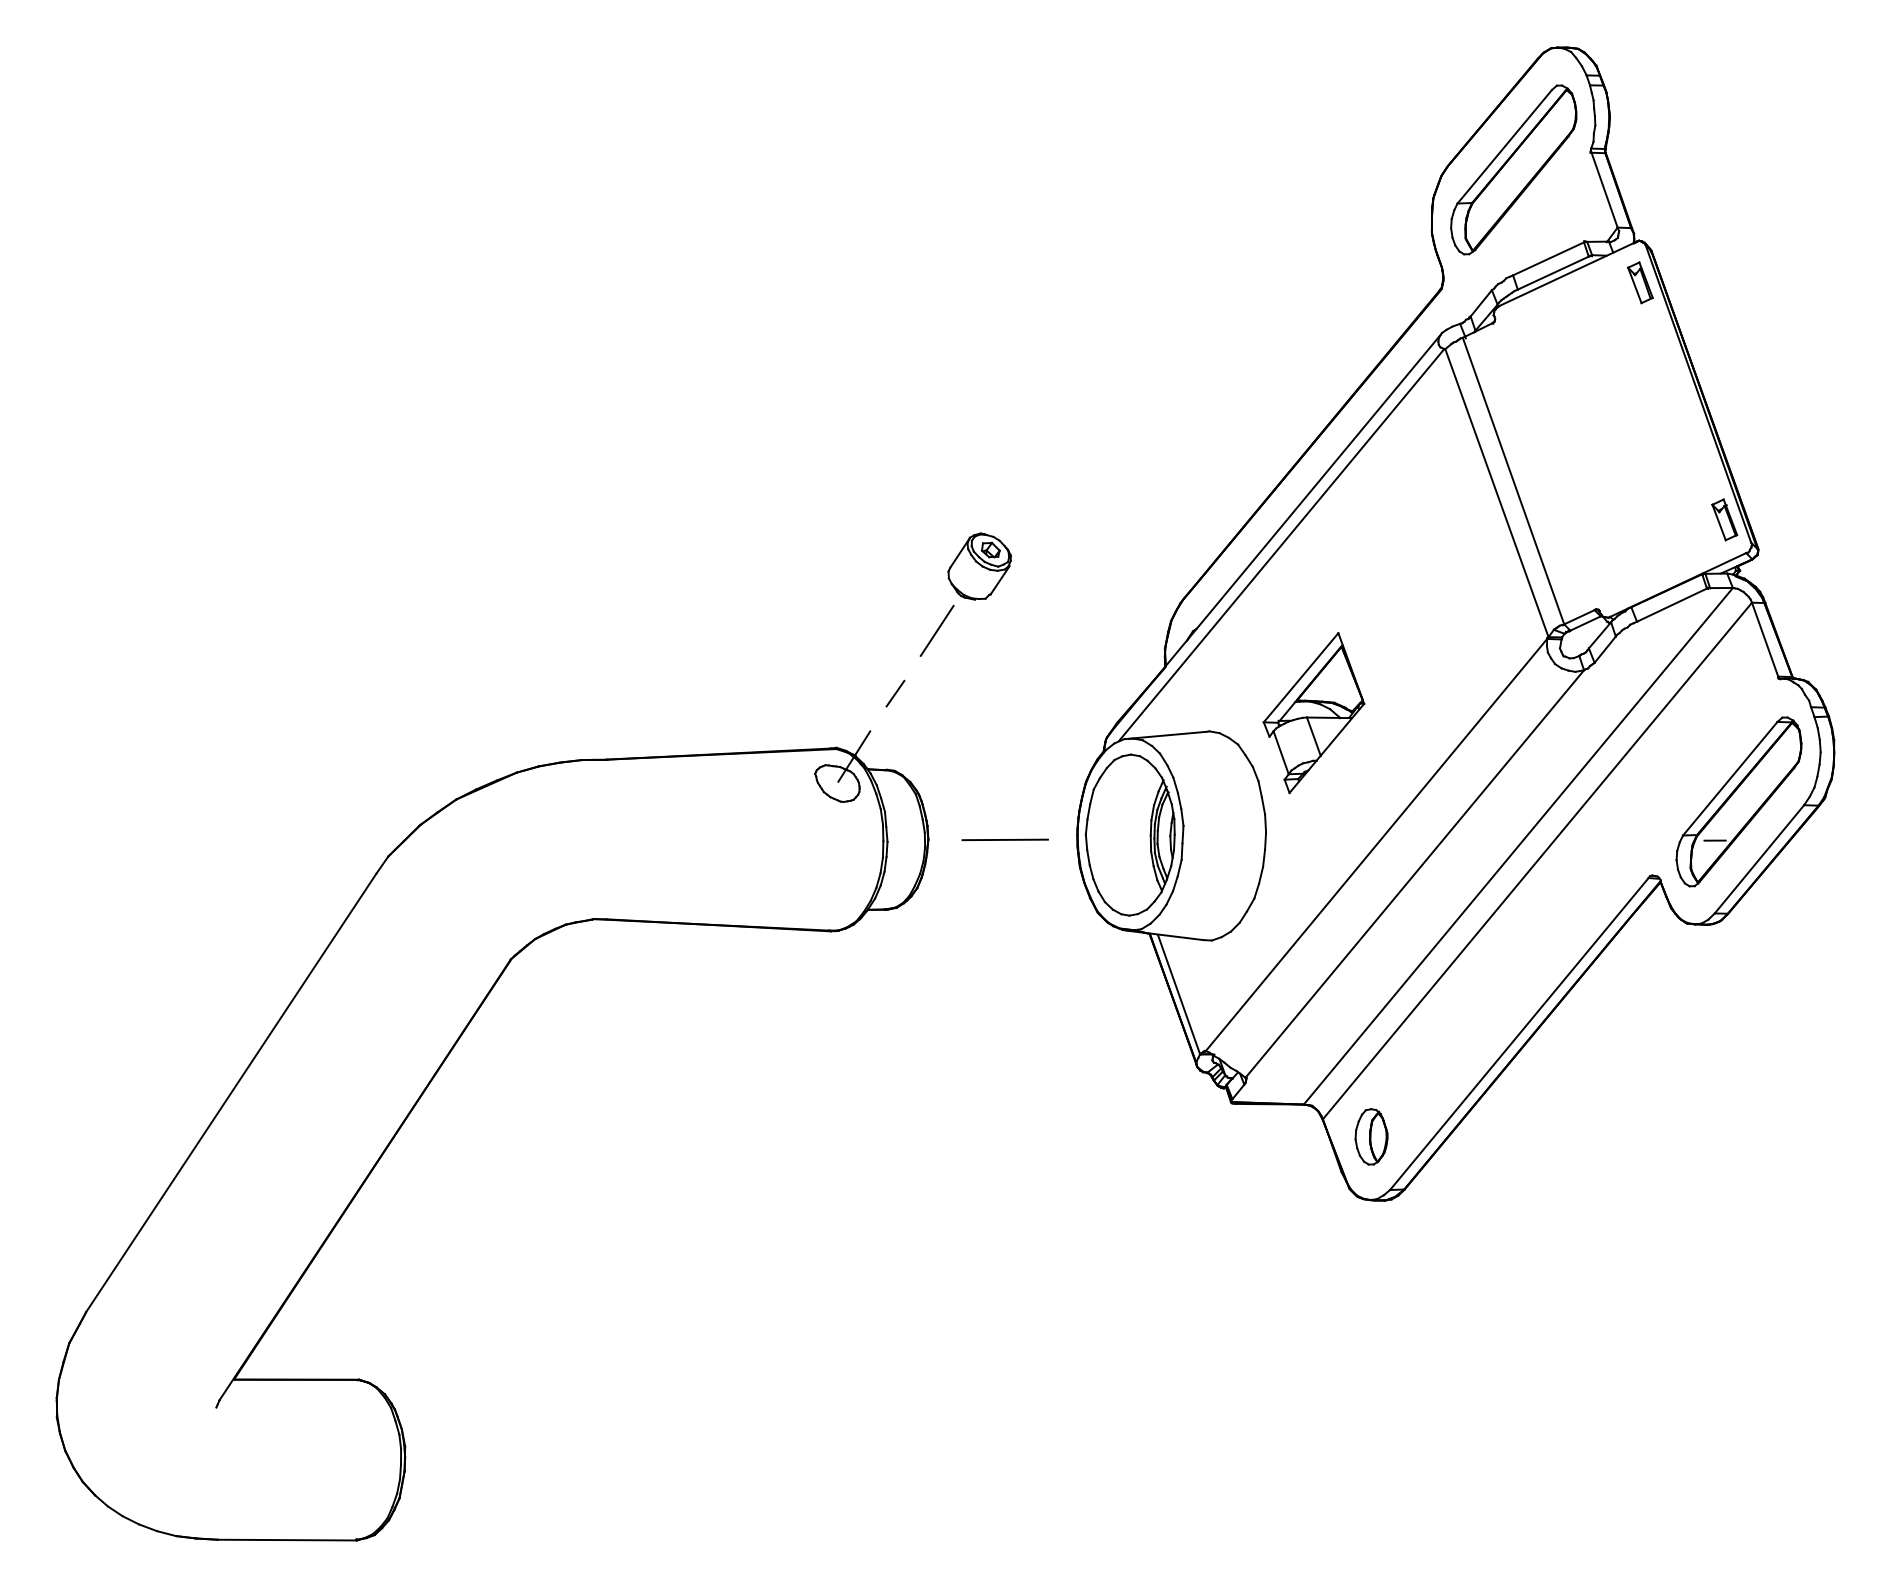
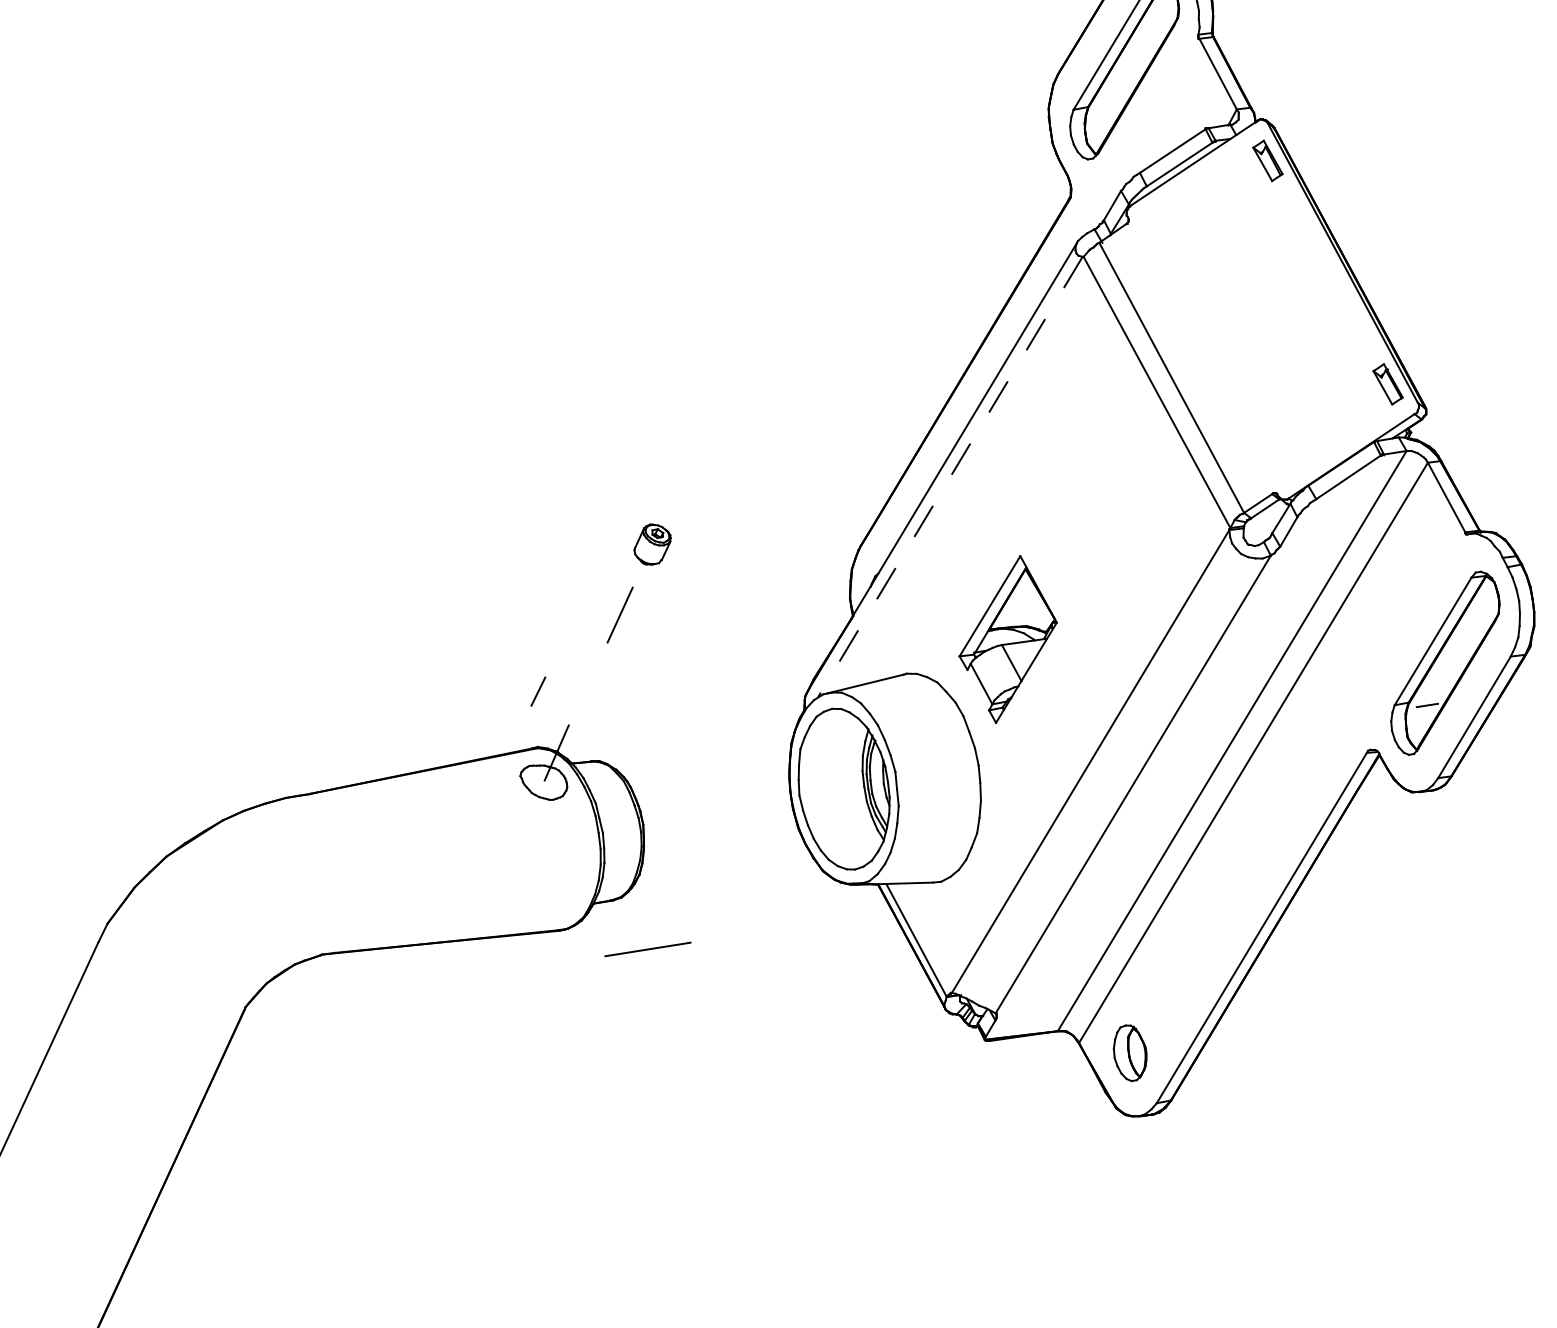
line: (1281, 545) -> (950, 477), solid -> dashed
part: (979, 566) -> (652, 544), size x0.6
line: (895, 693) -> (538, 691), moved
line: (1004, 839) -> (647, 949), moved

